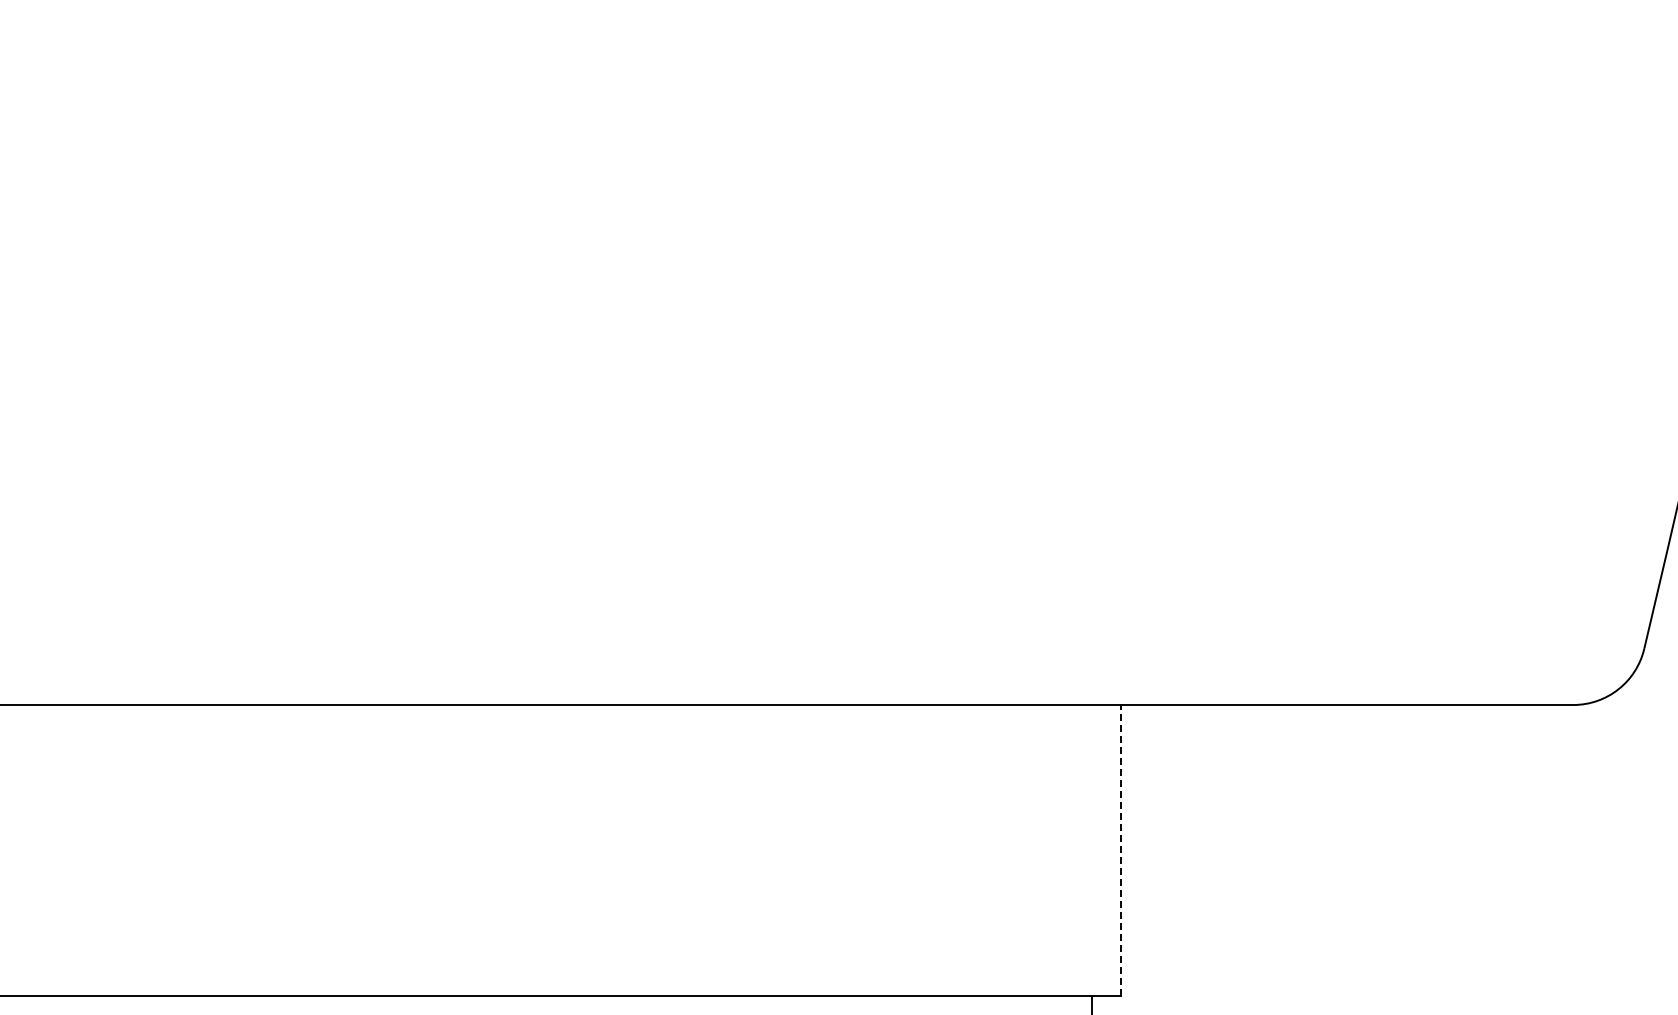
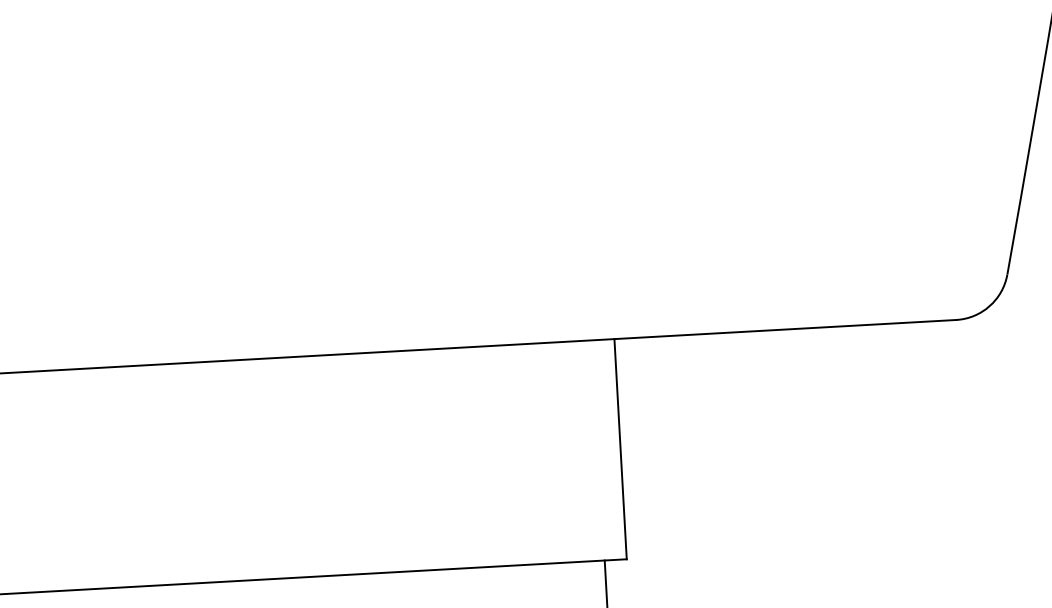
line: (1121, 850) -> (620, 449), dashed -> solid

